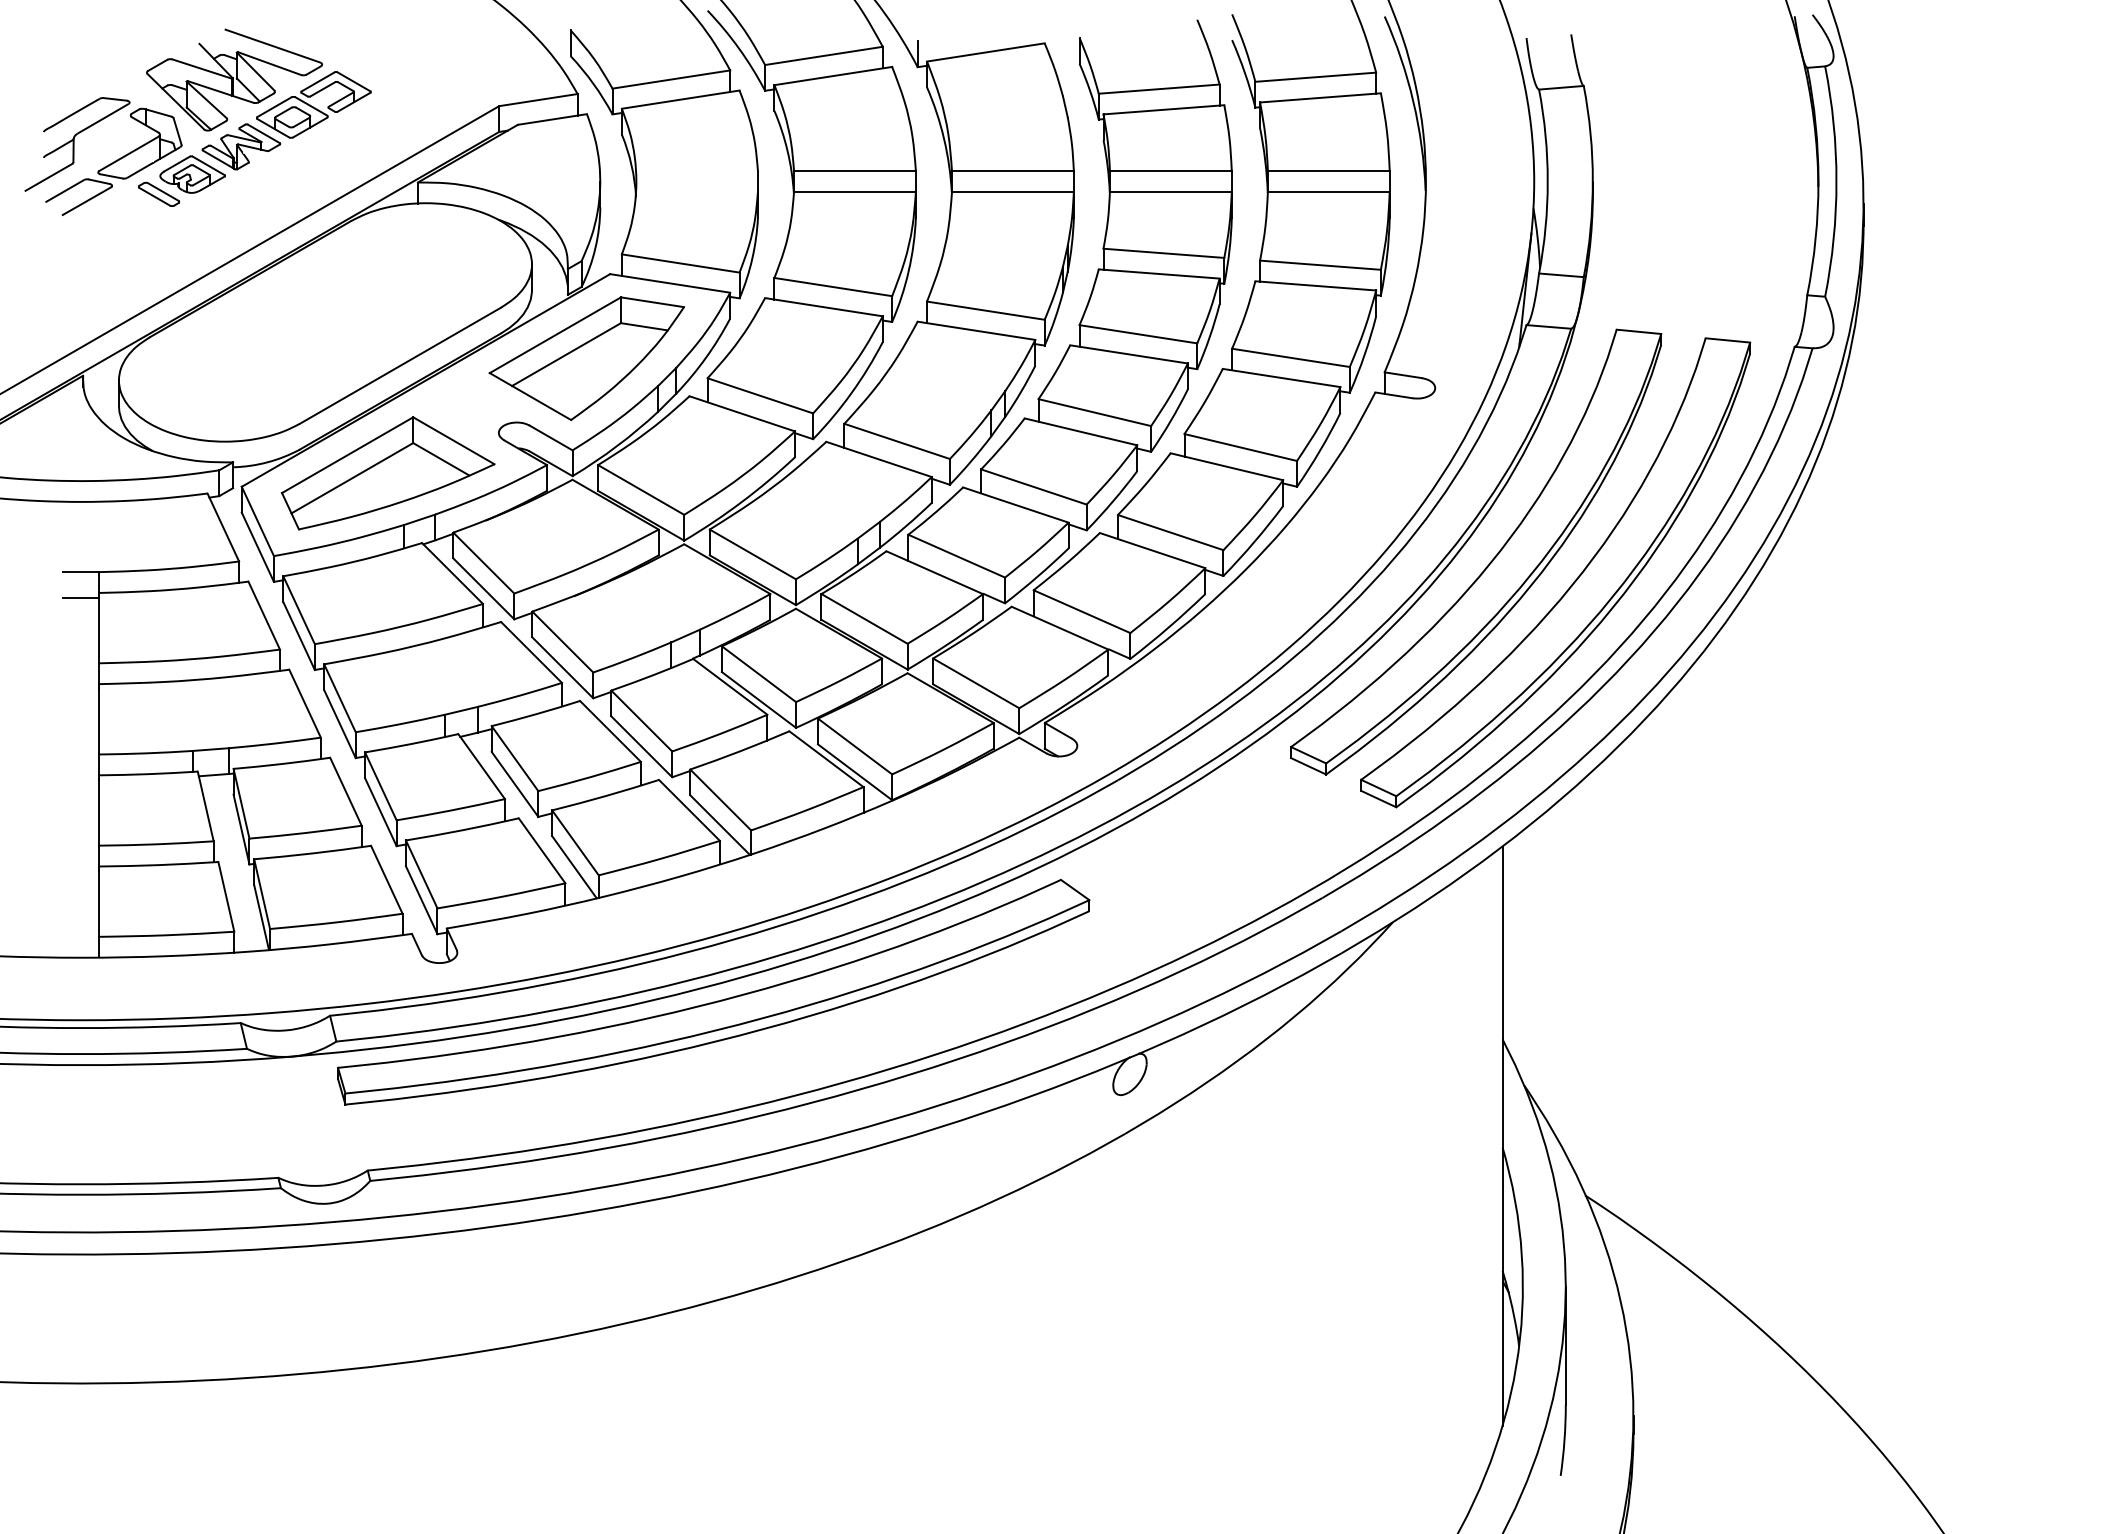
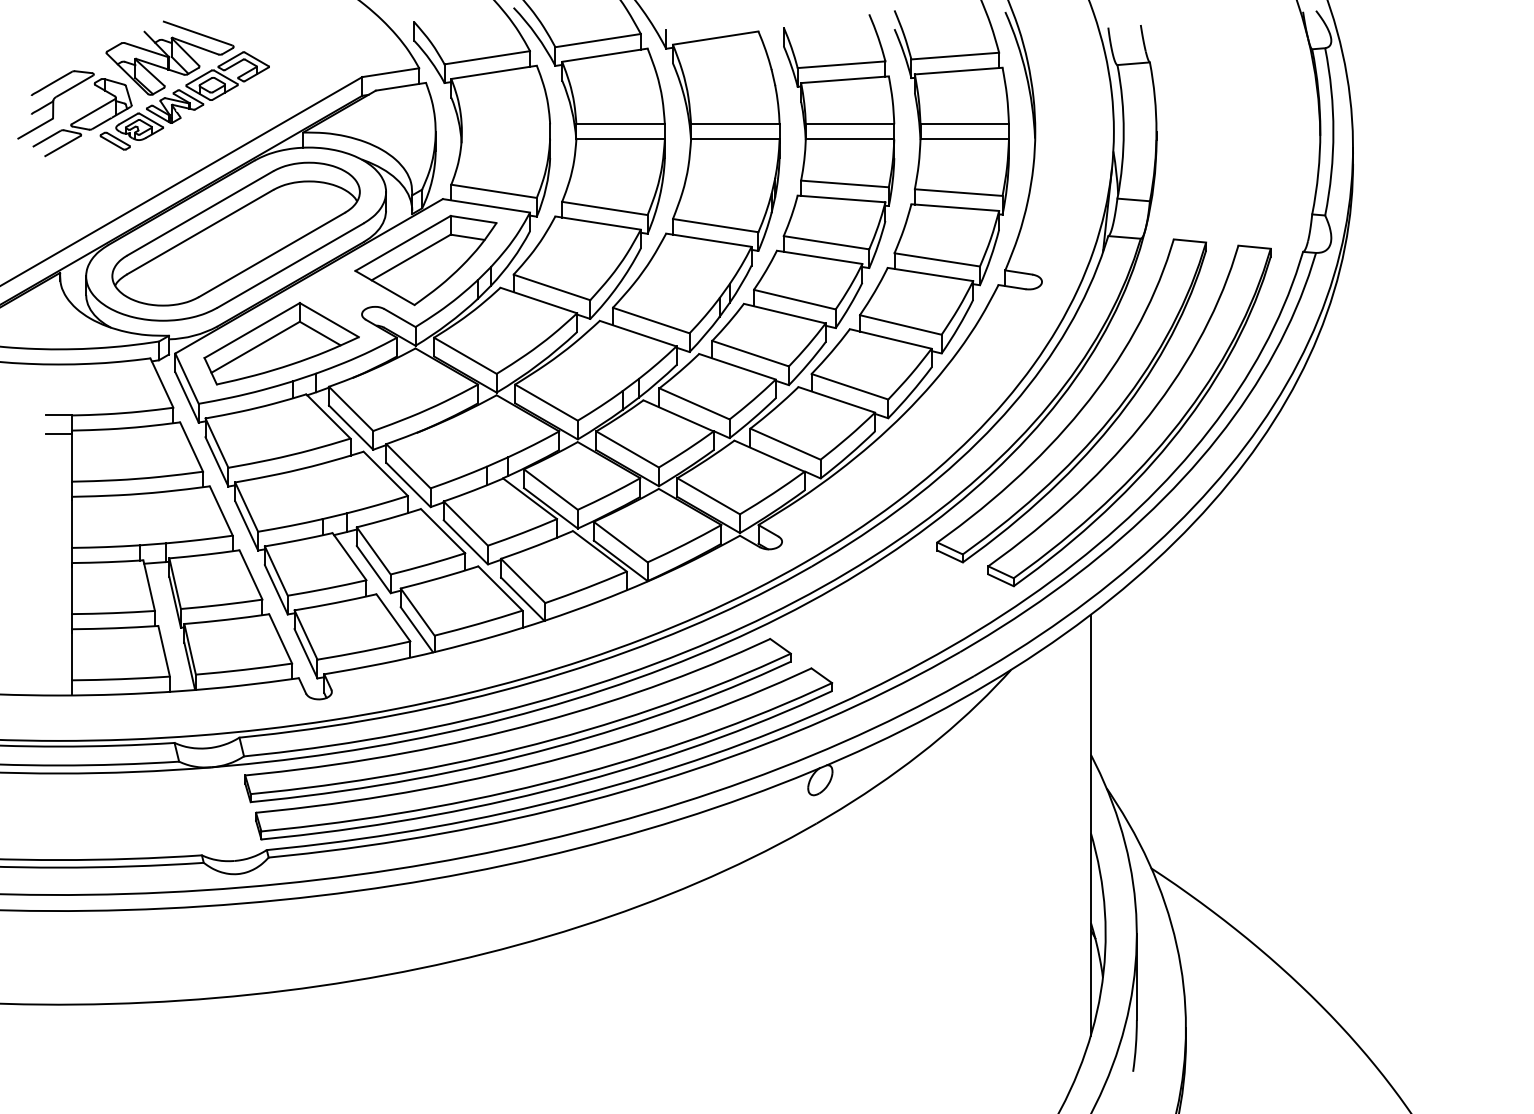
part: (325, 322) -> (236, 234), added
part: (752, 1048) -> (546, 761), added

